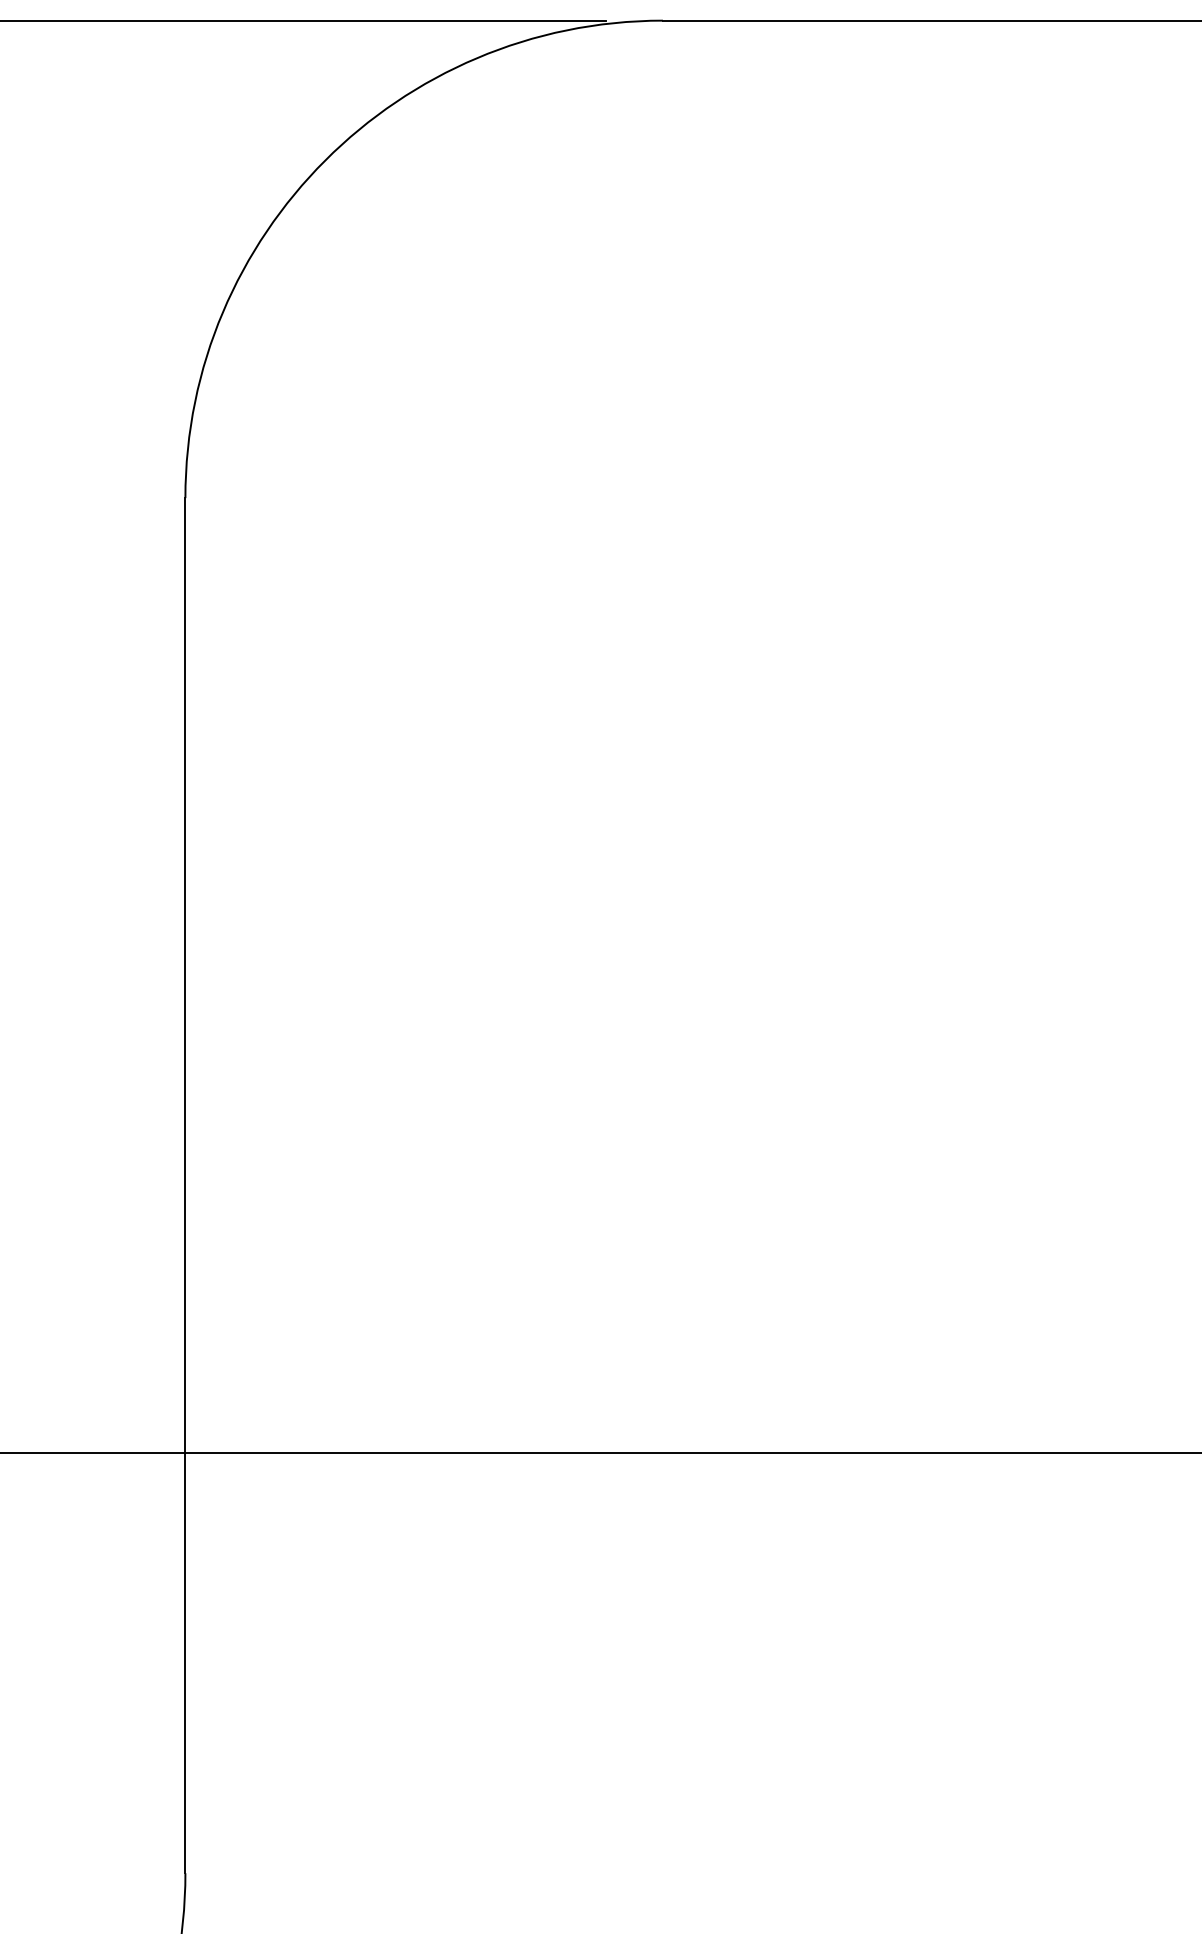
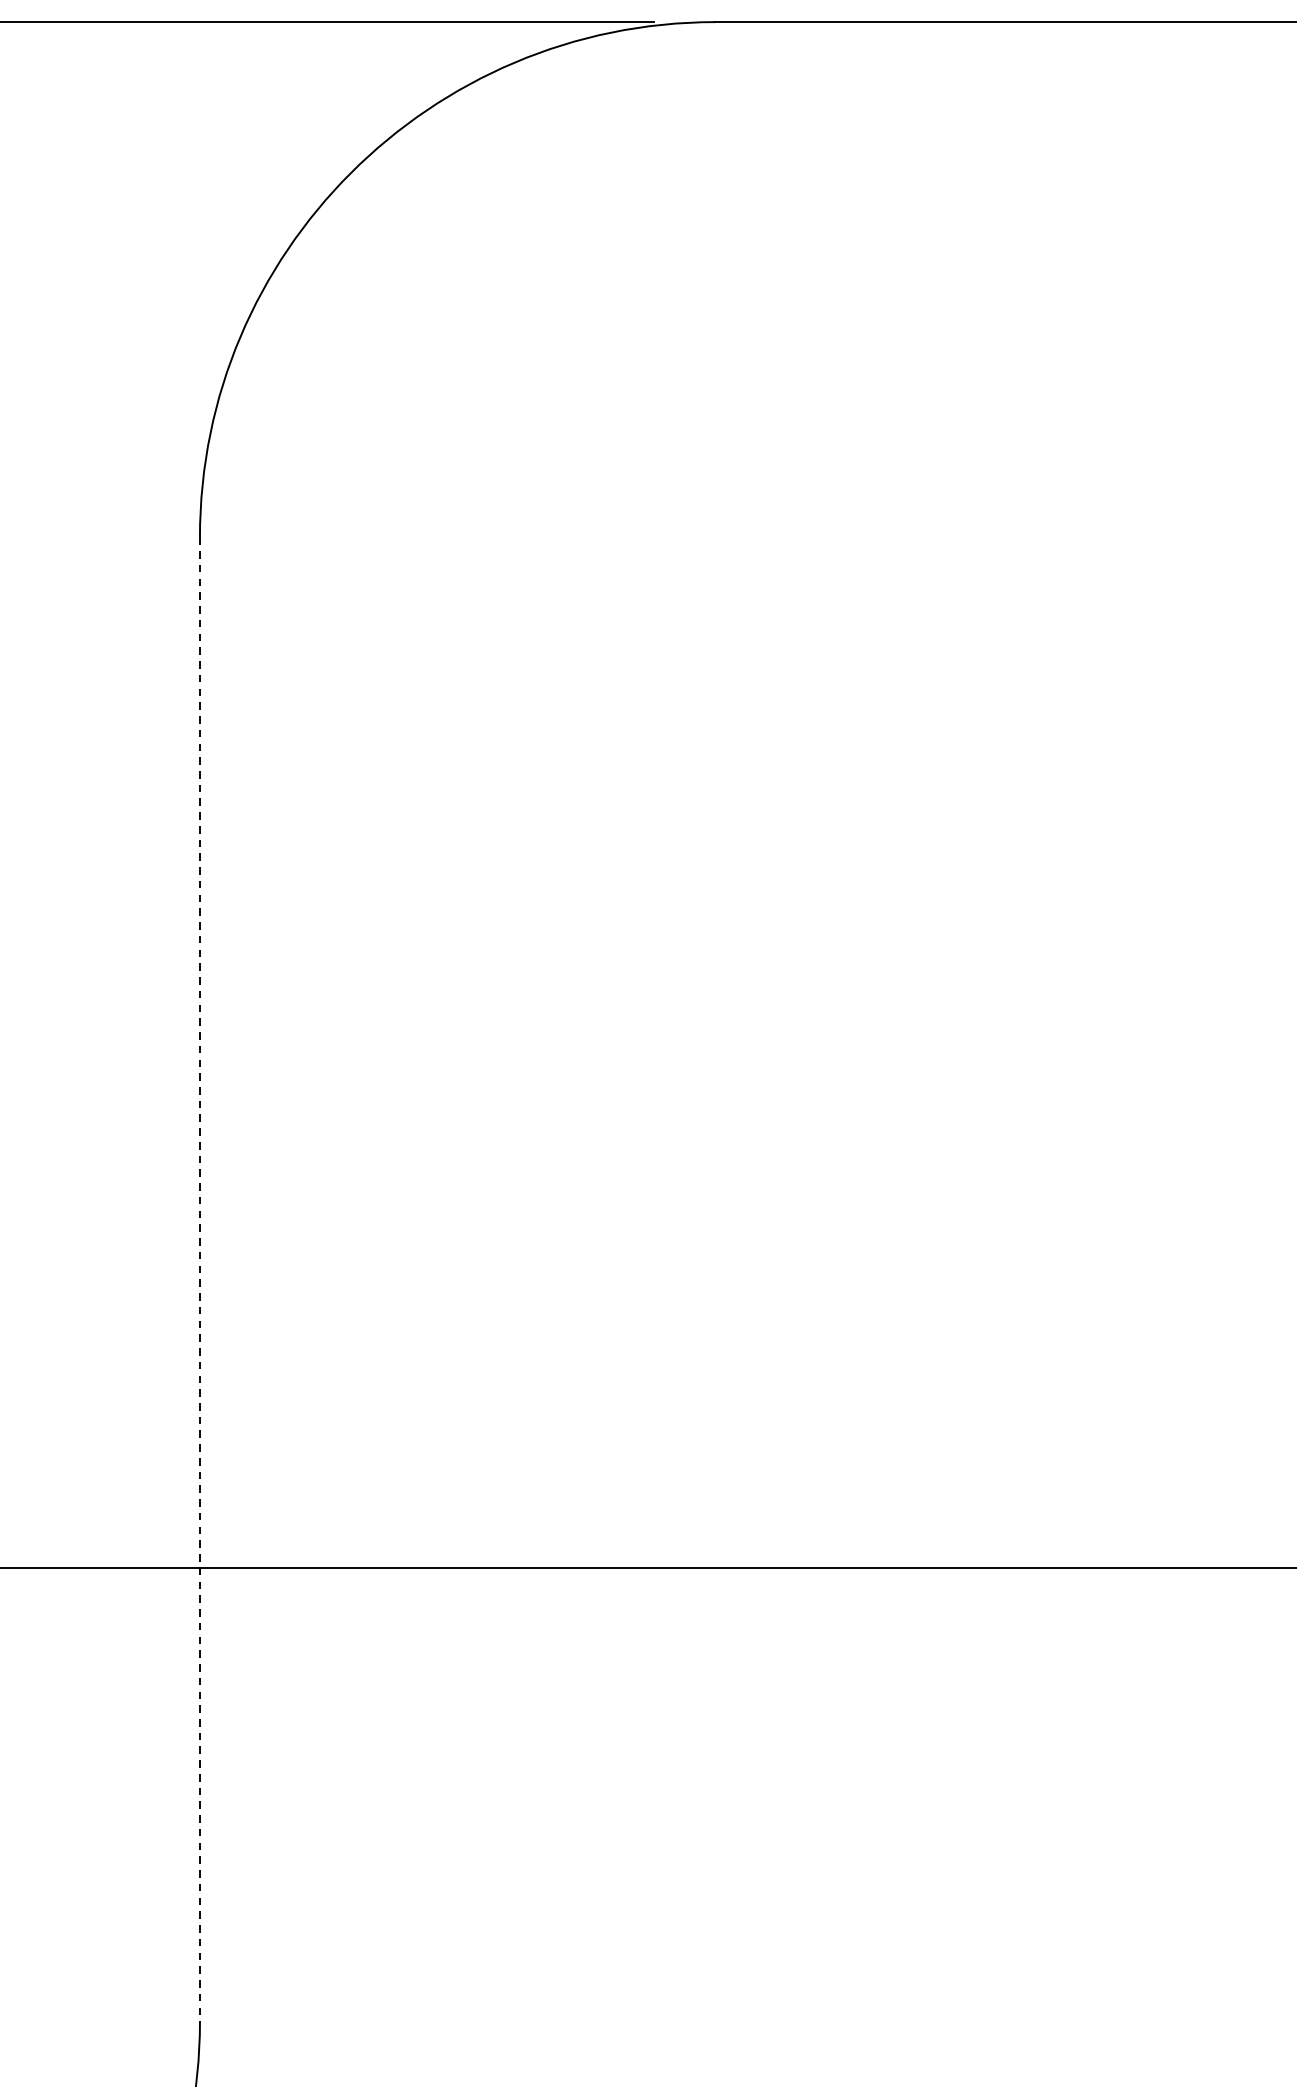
line: (185, 1185) -> (200, 1279), solid -> dashed

